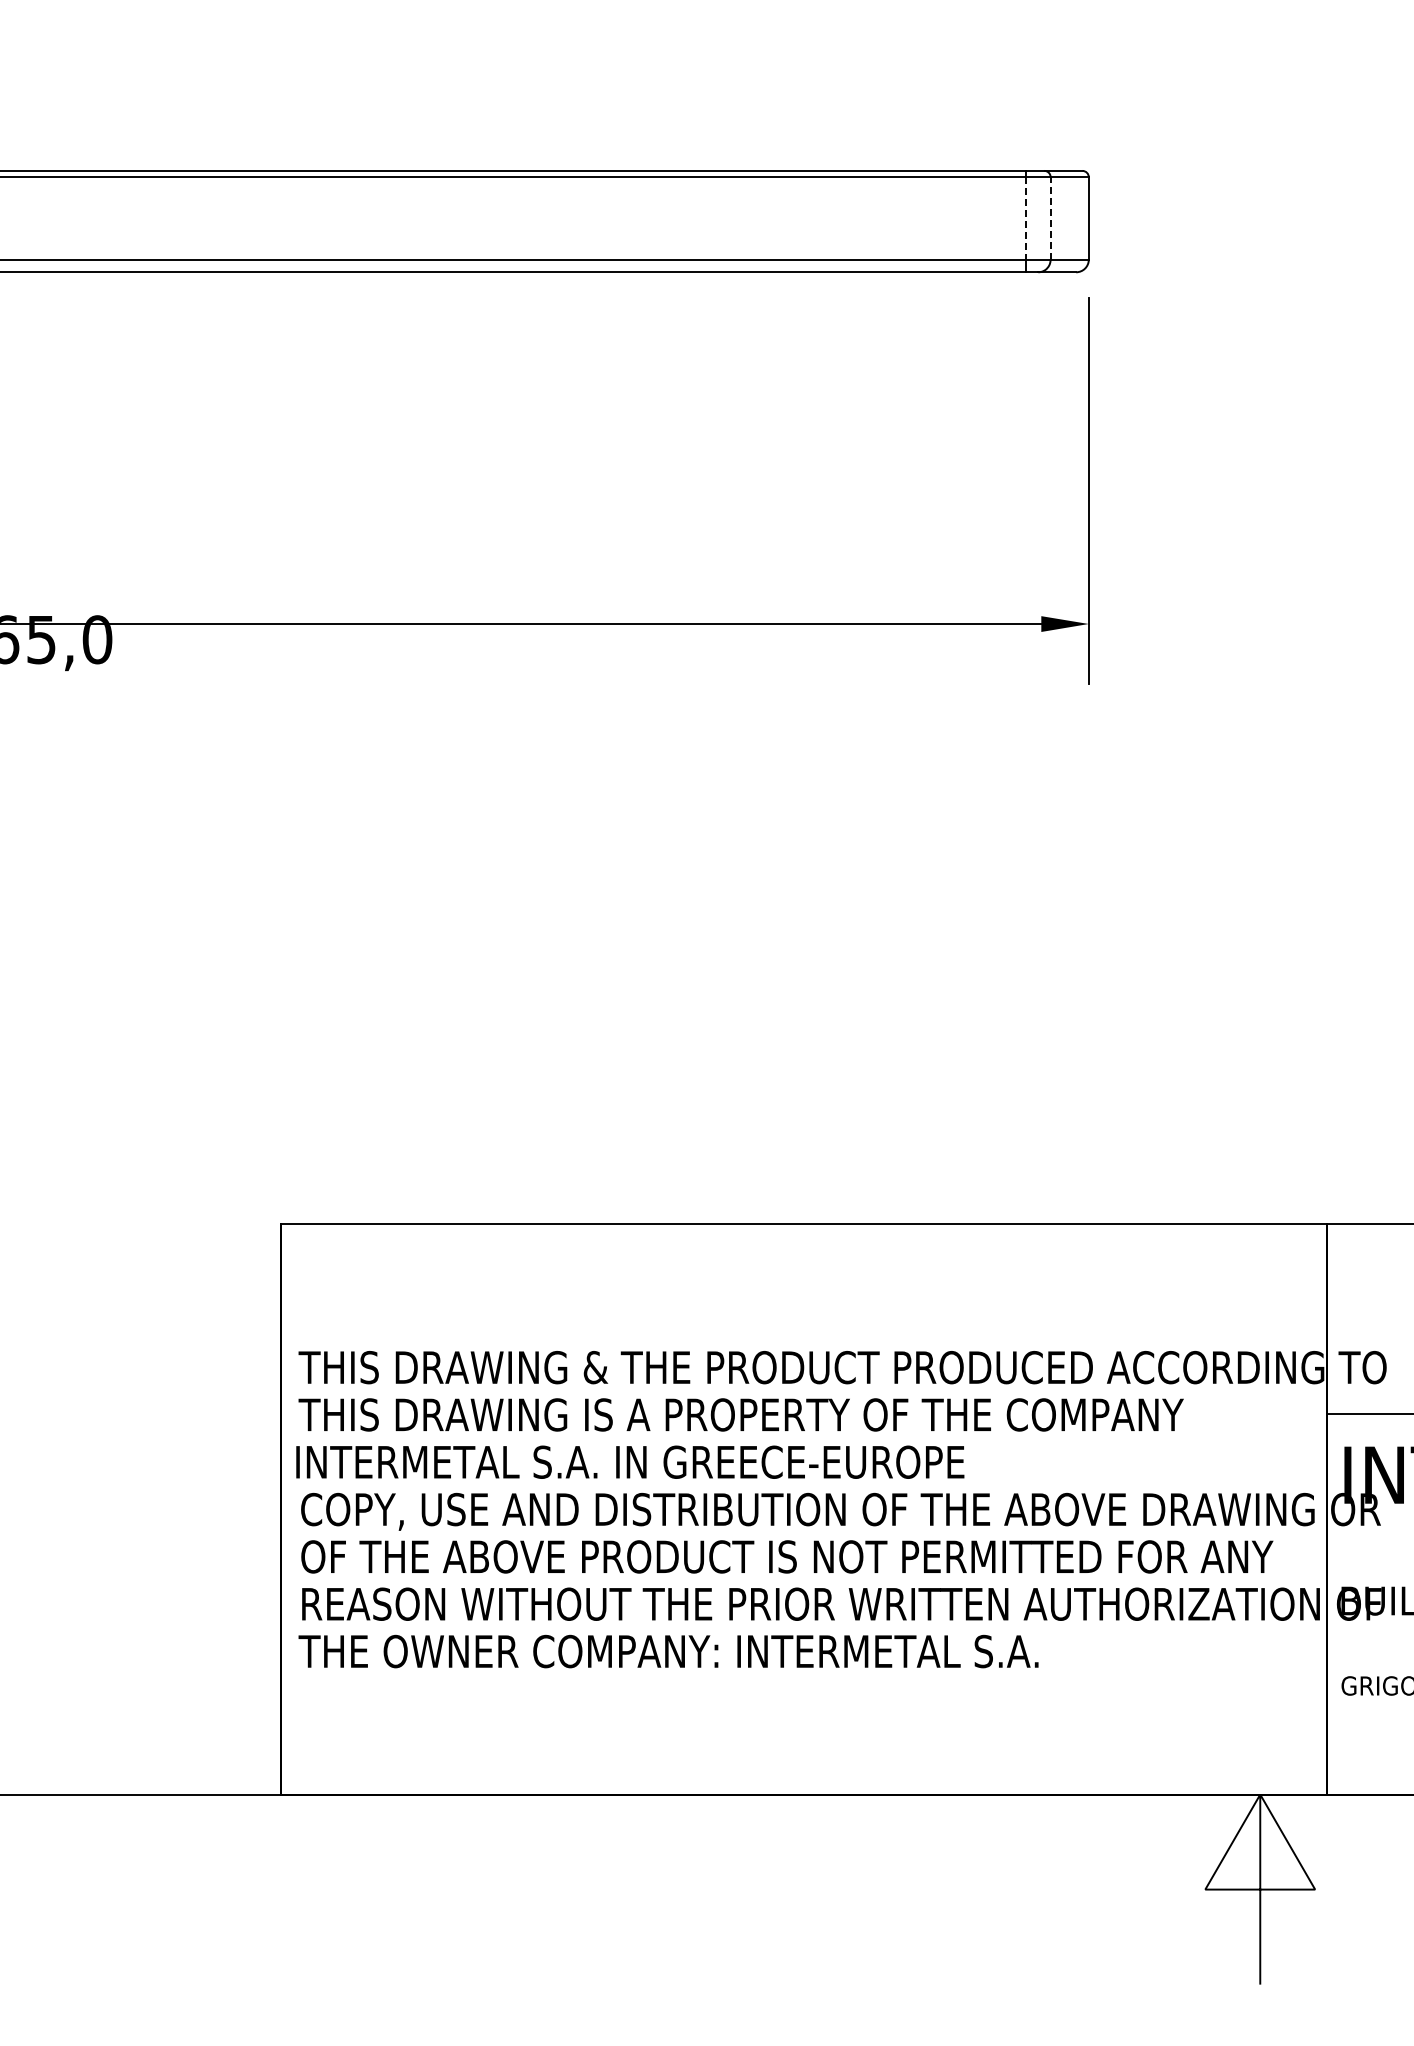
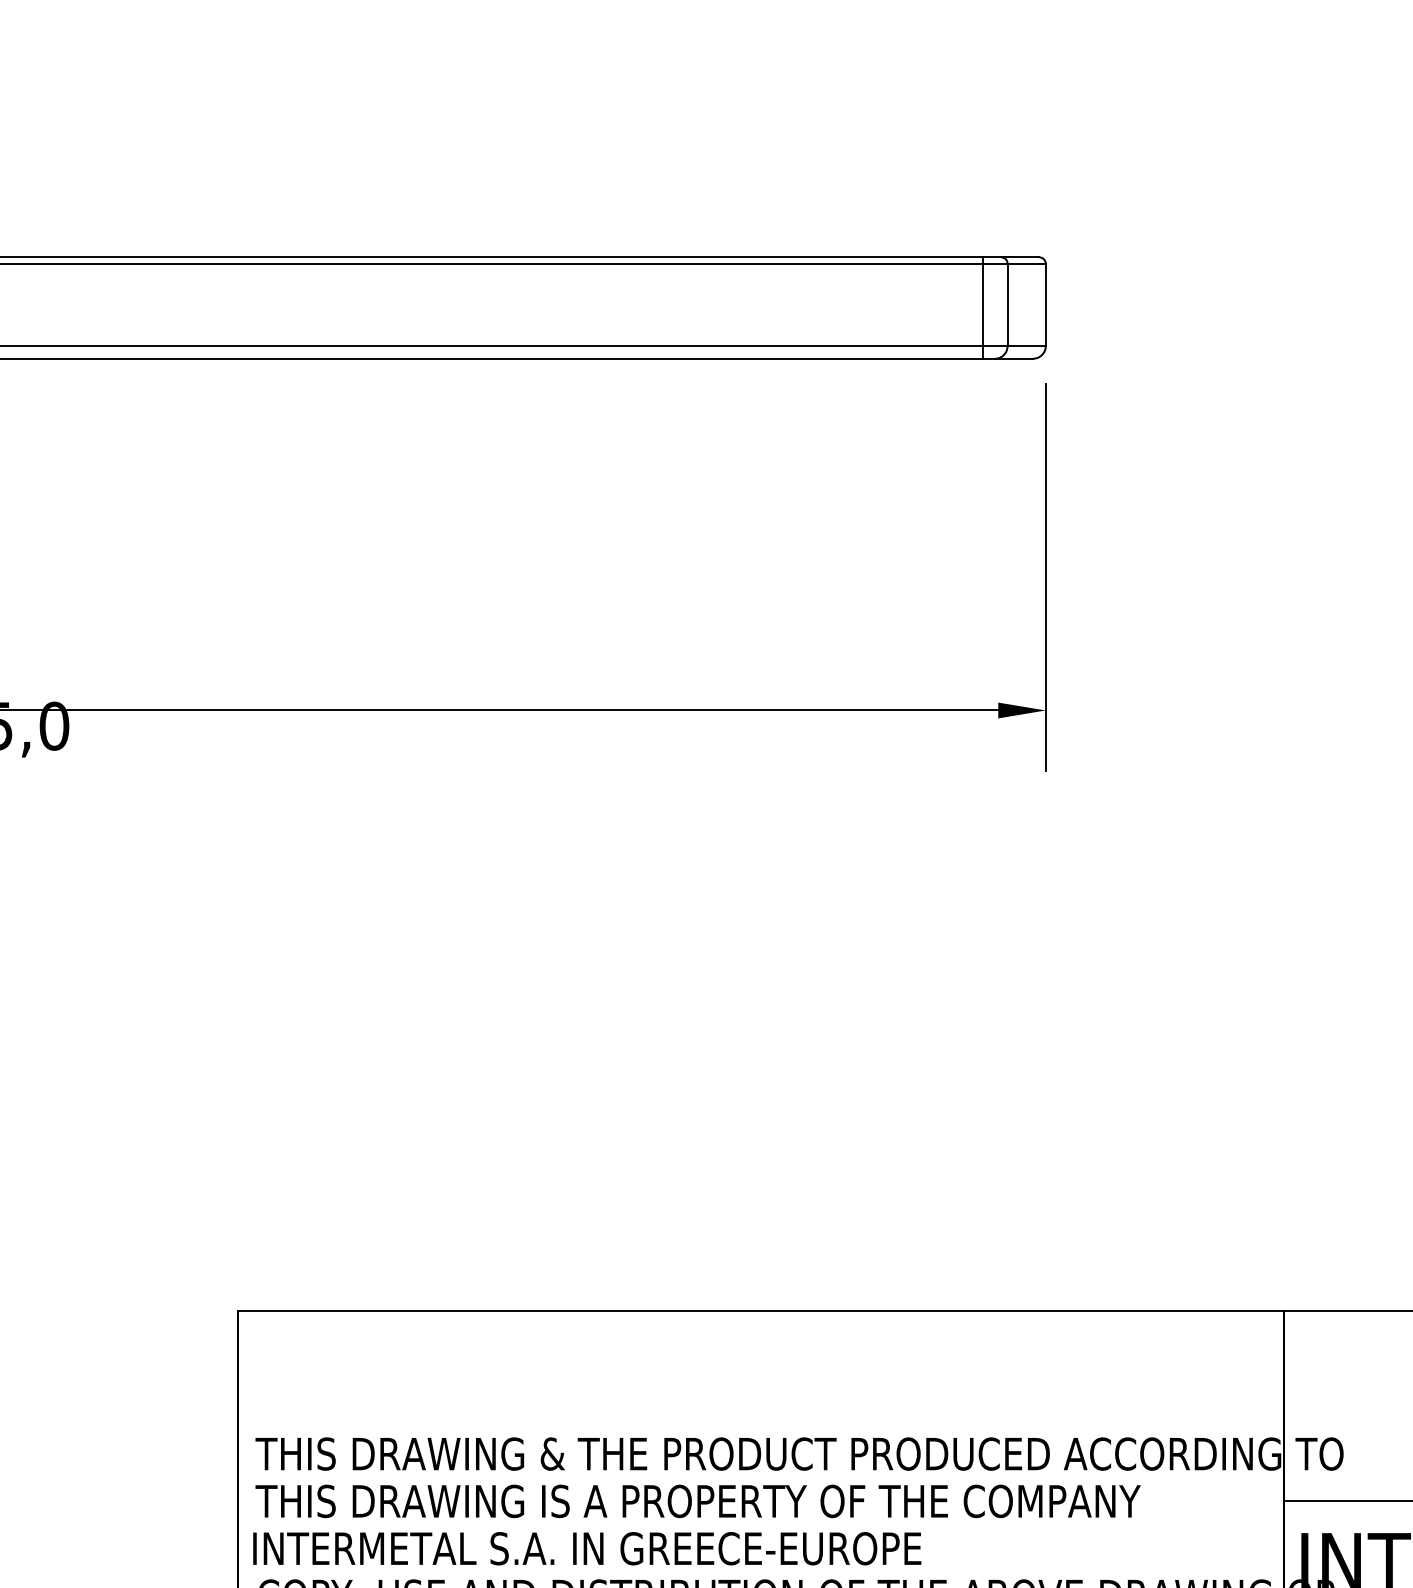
line: (1050, 217) -> (1007, 303), dashed -> solid
line: (1026, 218) -> (983, 304), dashed -> solid

